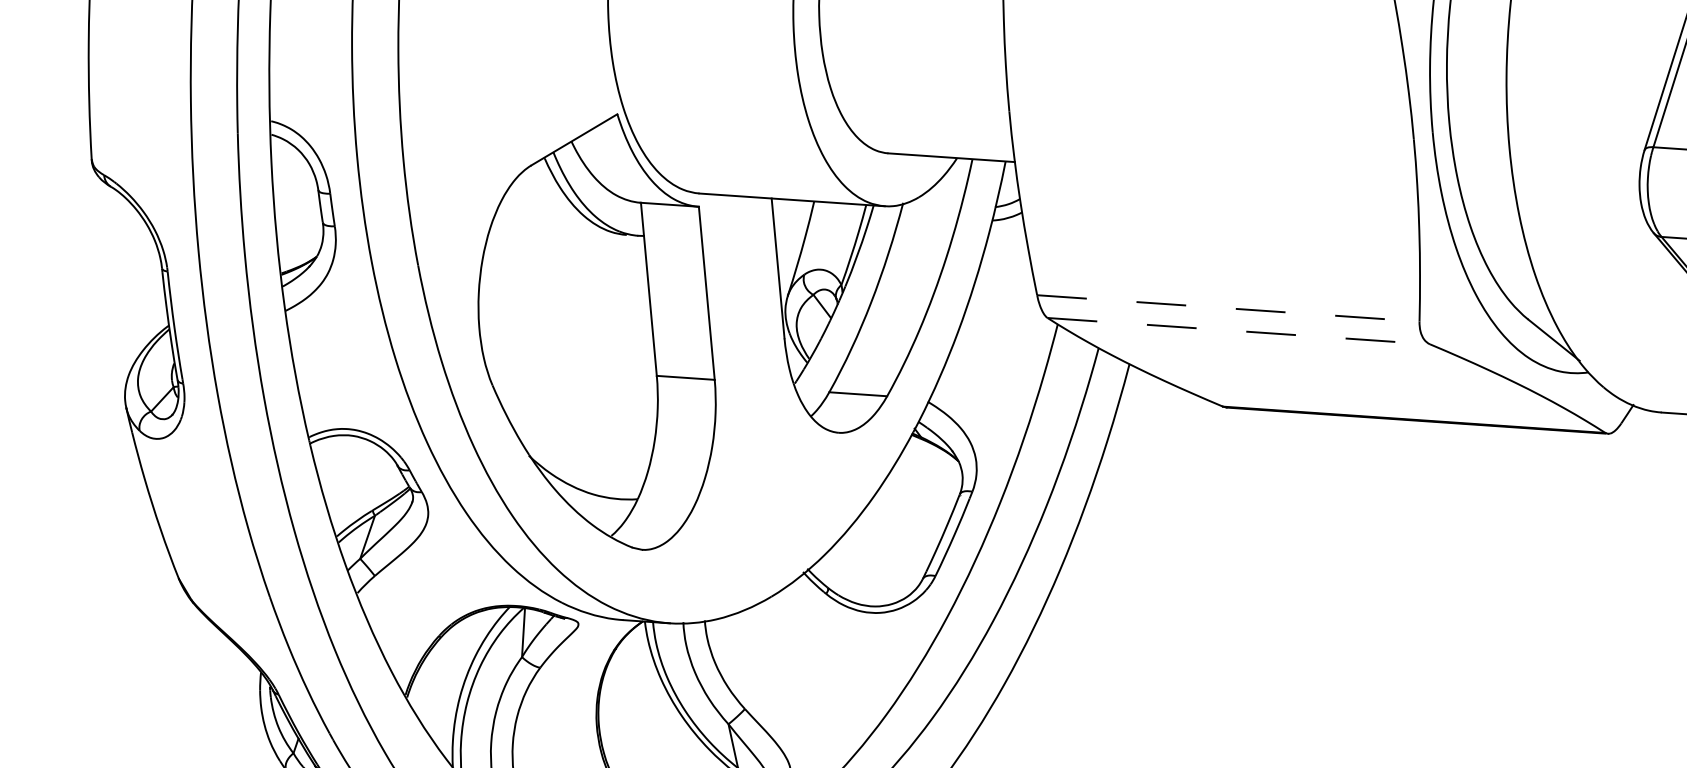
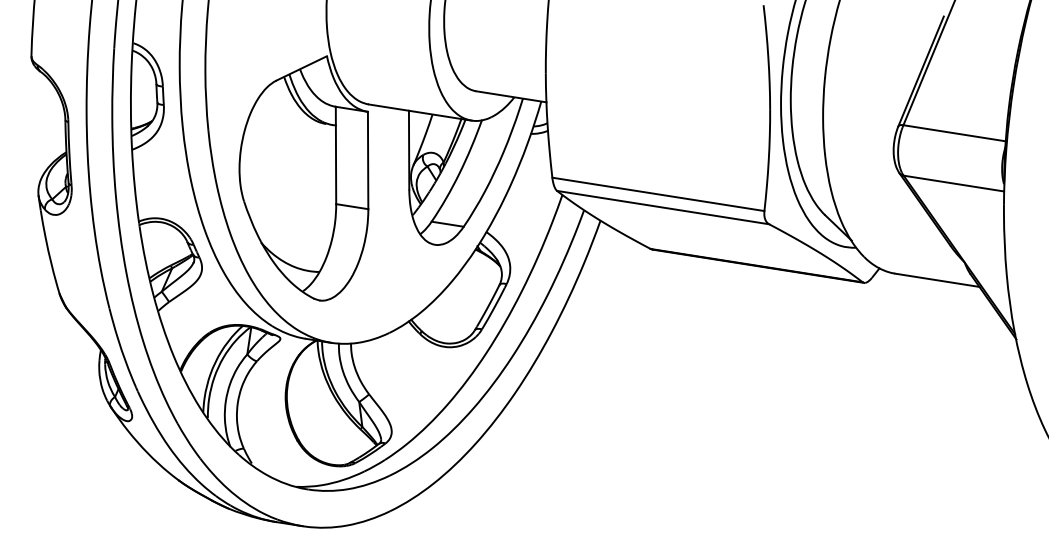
line: (1228, 308) -> (658, 194), dashed -> solid
line: (1239, 330) -> (663, 207), dashed -> solid

